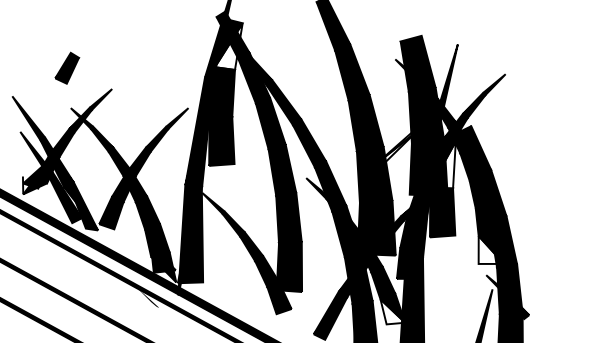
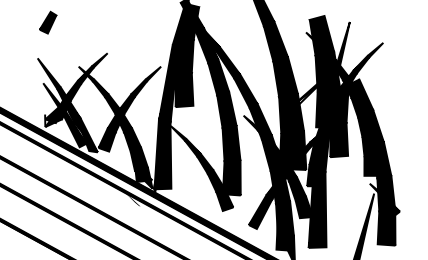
fill: (228, 46) -> (189, 23), added
part: (67, 67) -> (48, 22), moved
fill: (443, 163) -> (339, 105), added
fill: (491, 249) -> (373, 165), added
fill: (391, 312) -> (303, 209), added

